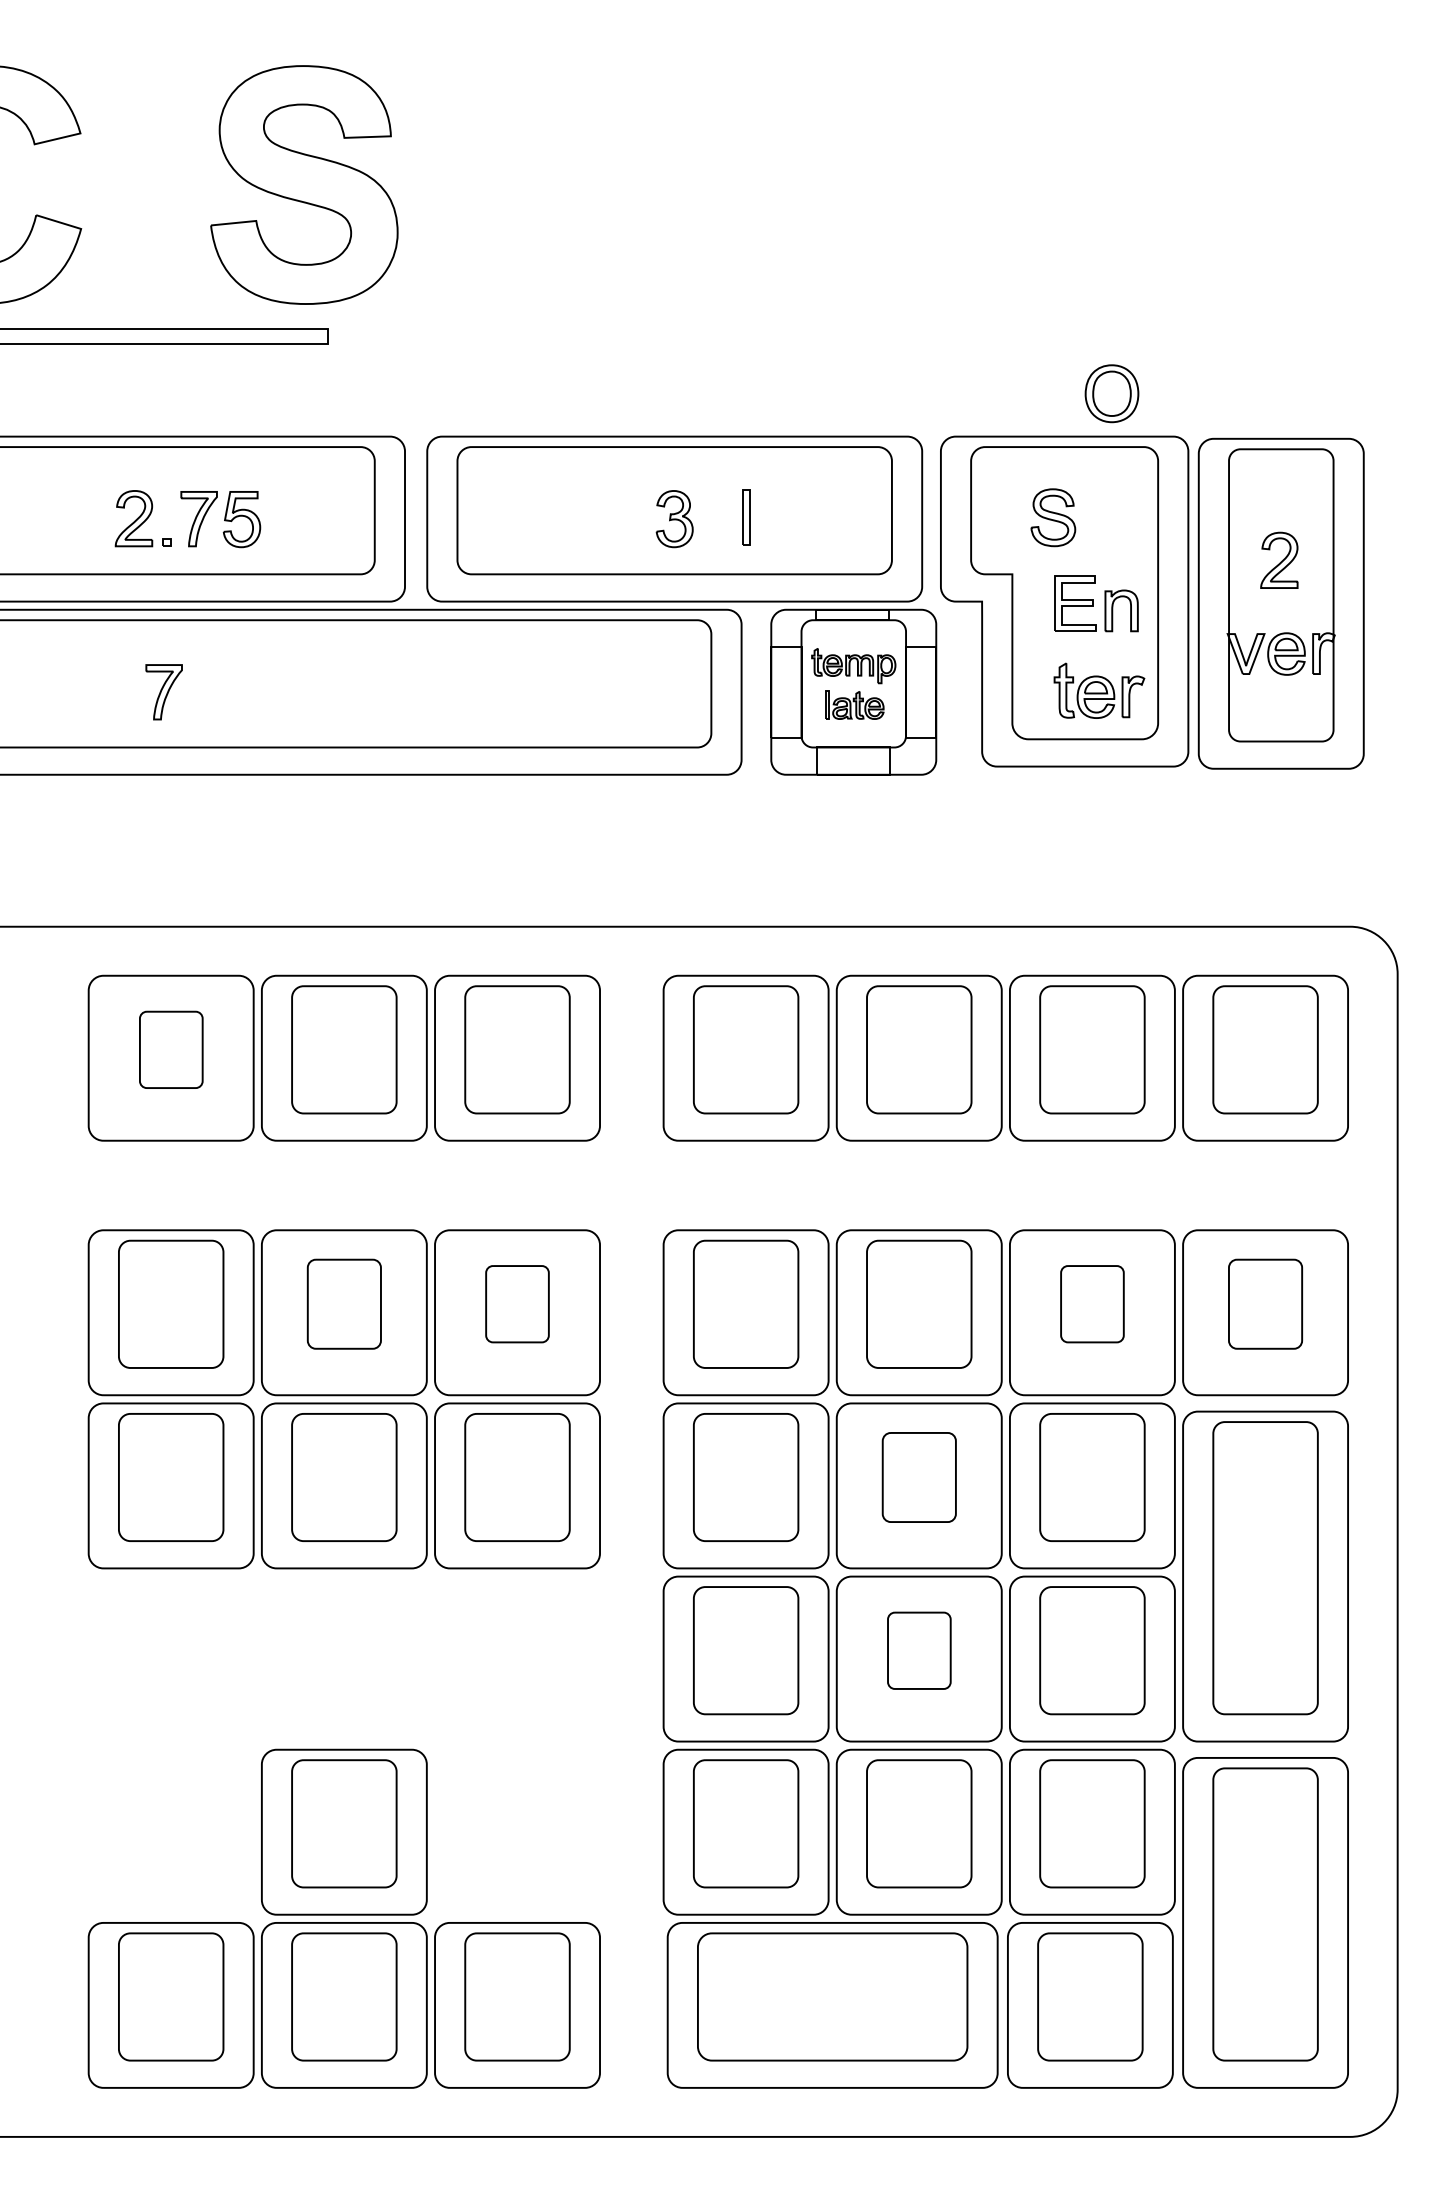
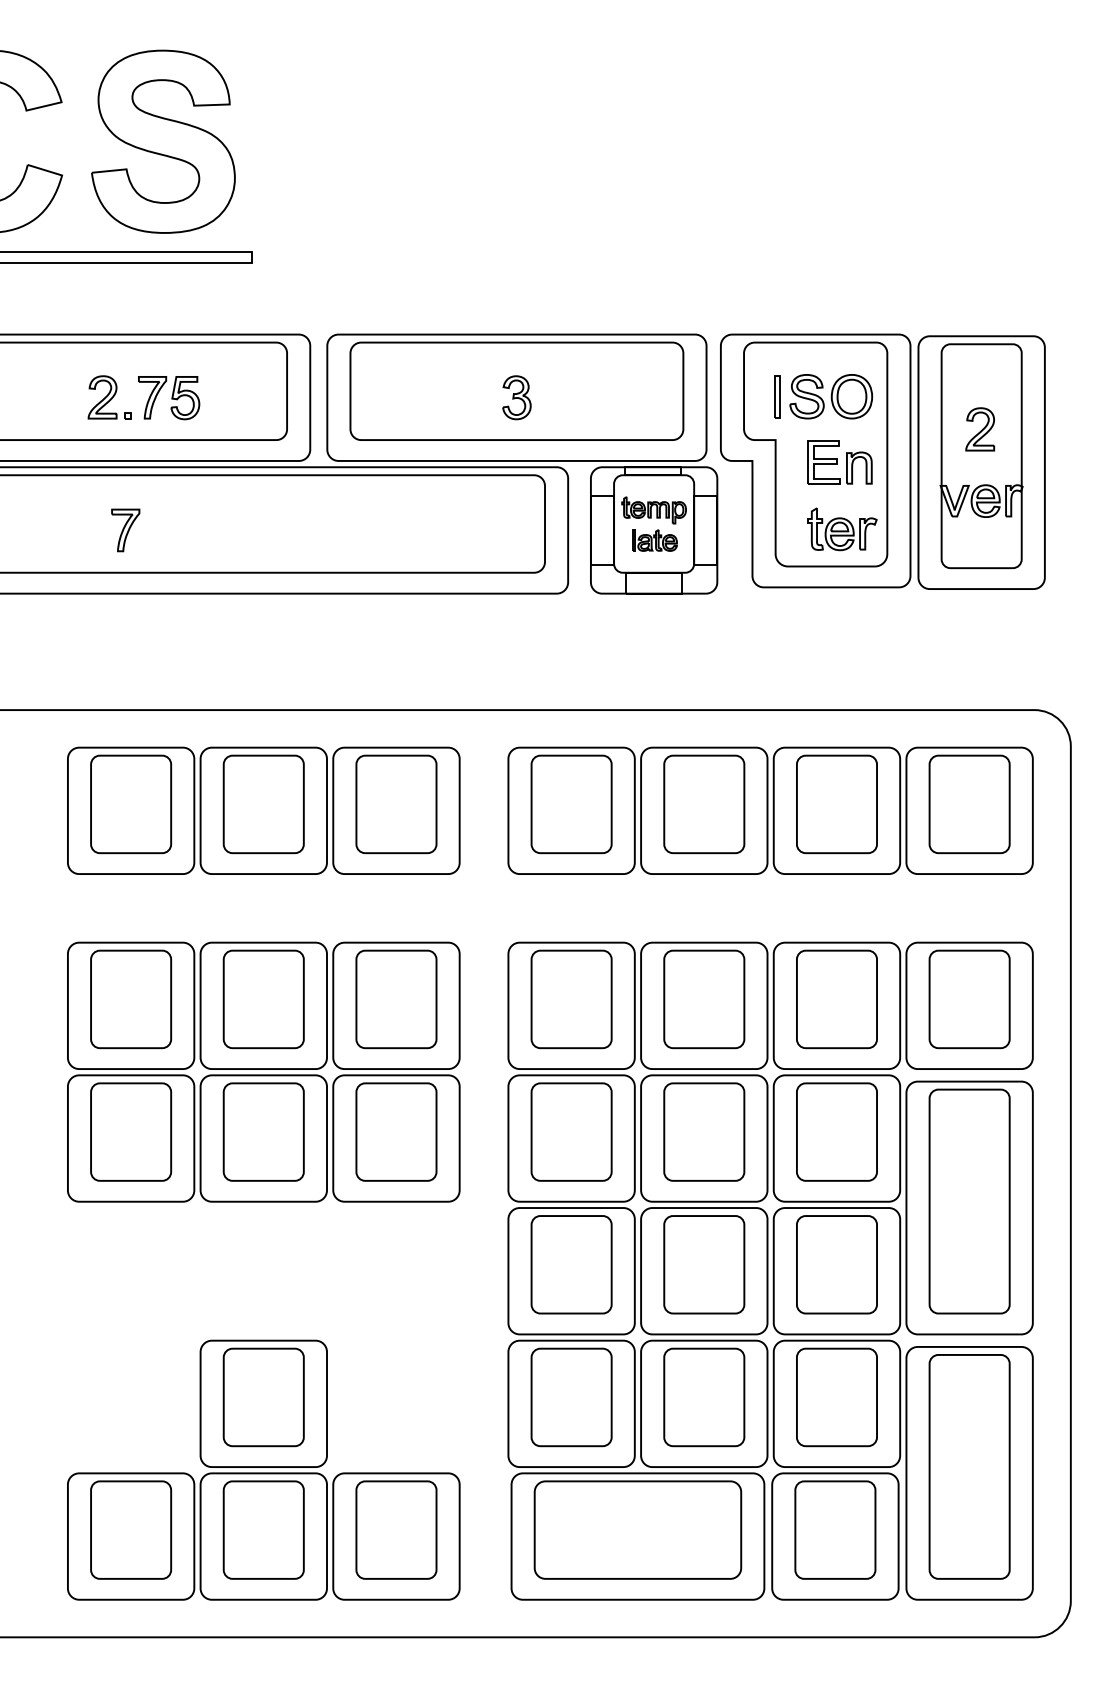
part: (304, 184) -> (163, 141), moved
part: (1111, 393) -> (851, 396), moved
part: (746, 517) -> (777, 396), moved
part: (171, 1049) -> (131, 804), size x1.67
part: (344, 1303) -> (263, 998), size x1.43
part: (517, 1303) -> (396, 998), size x1.67
part: (1092, 1303) -> (837, 998), size x1.67
part: (1265, 1303) -> (969, 998), size x1.43
part: (919, 1477) -> (704, 1132), size x1.43
part: (919, 1650) -> (704, 1264), size x1.67

